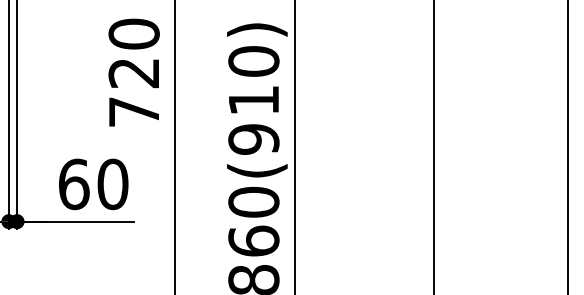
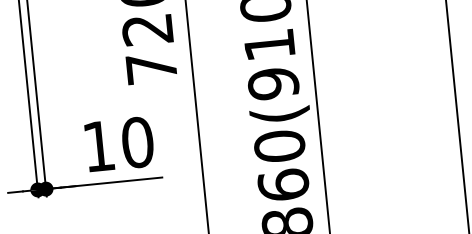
text: (74, 184) -> (99, 146), 60 -> 10

